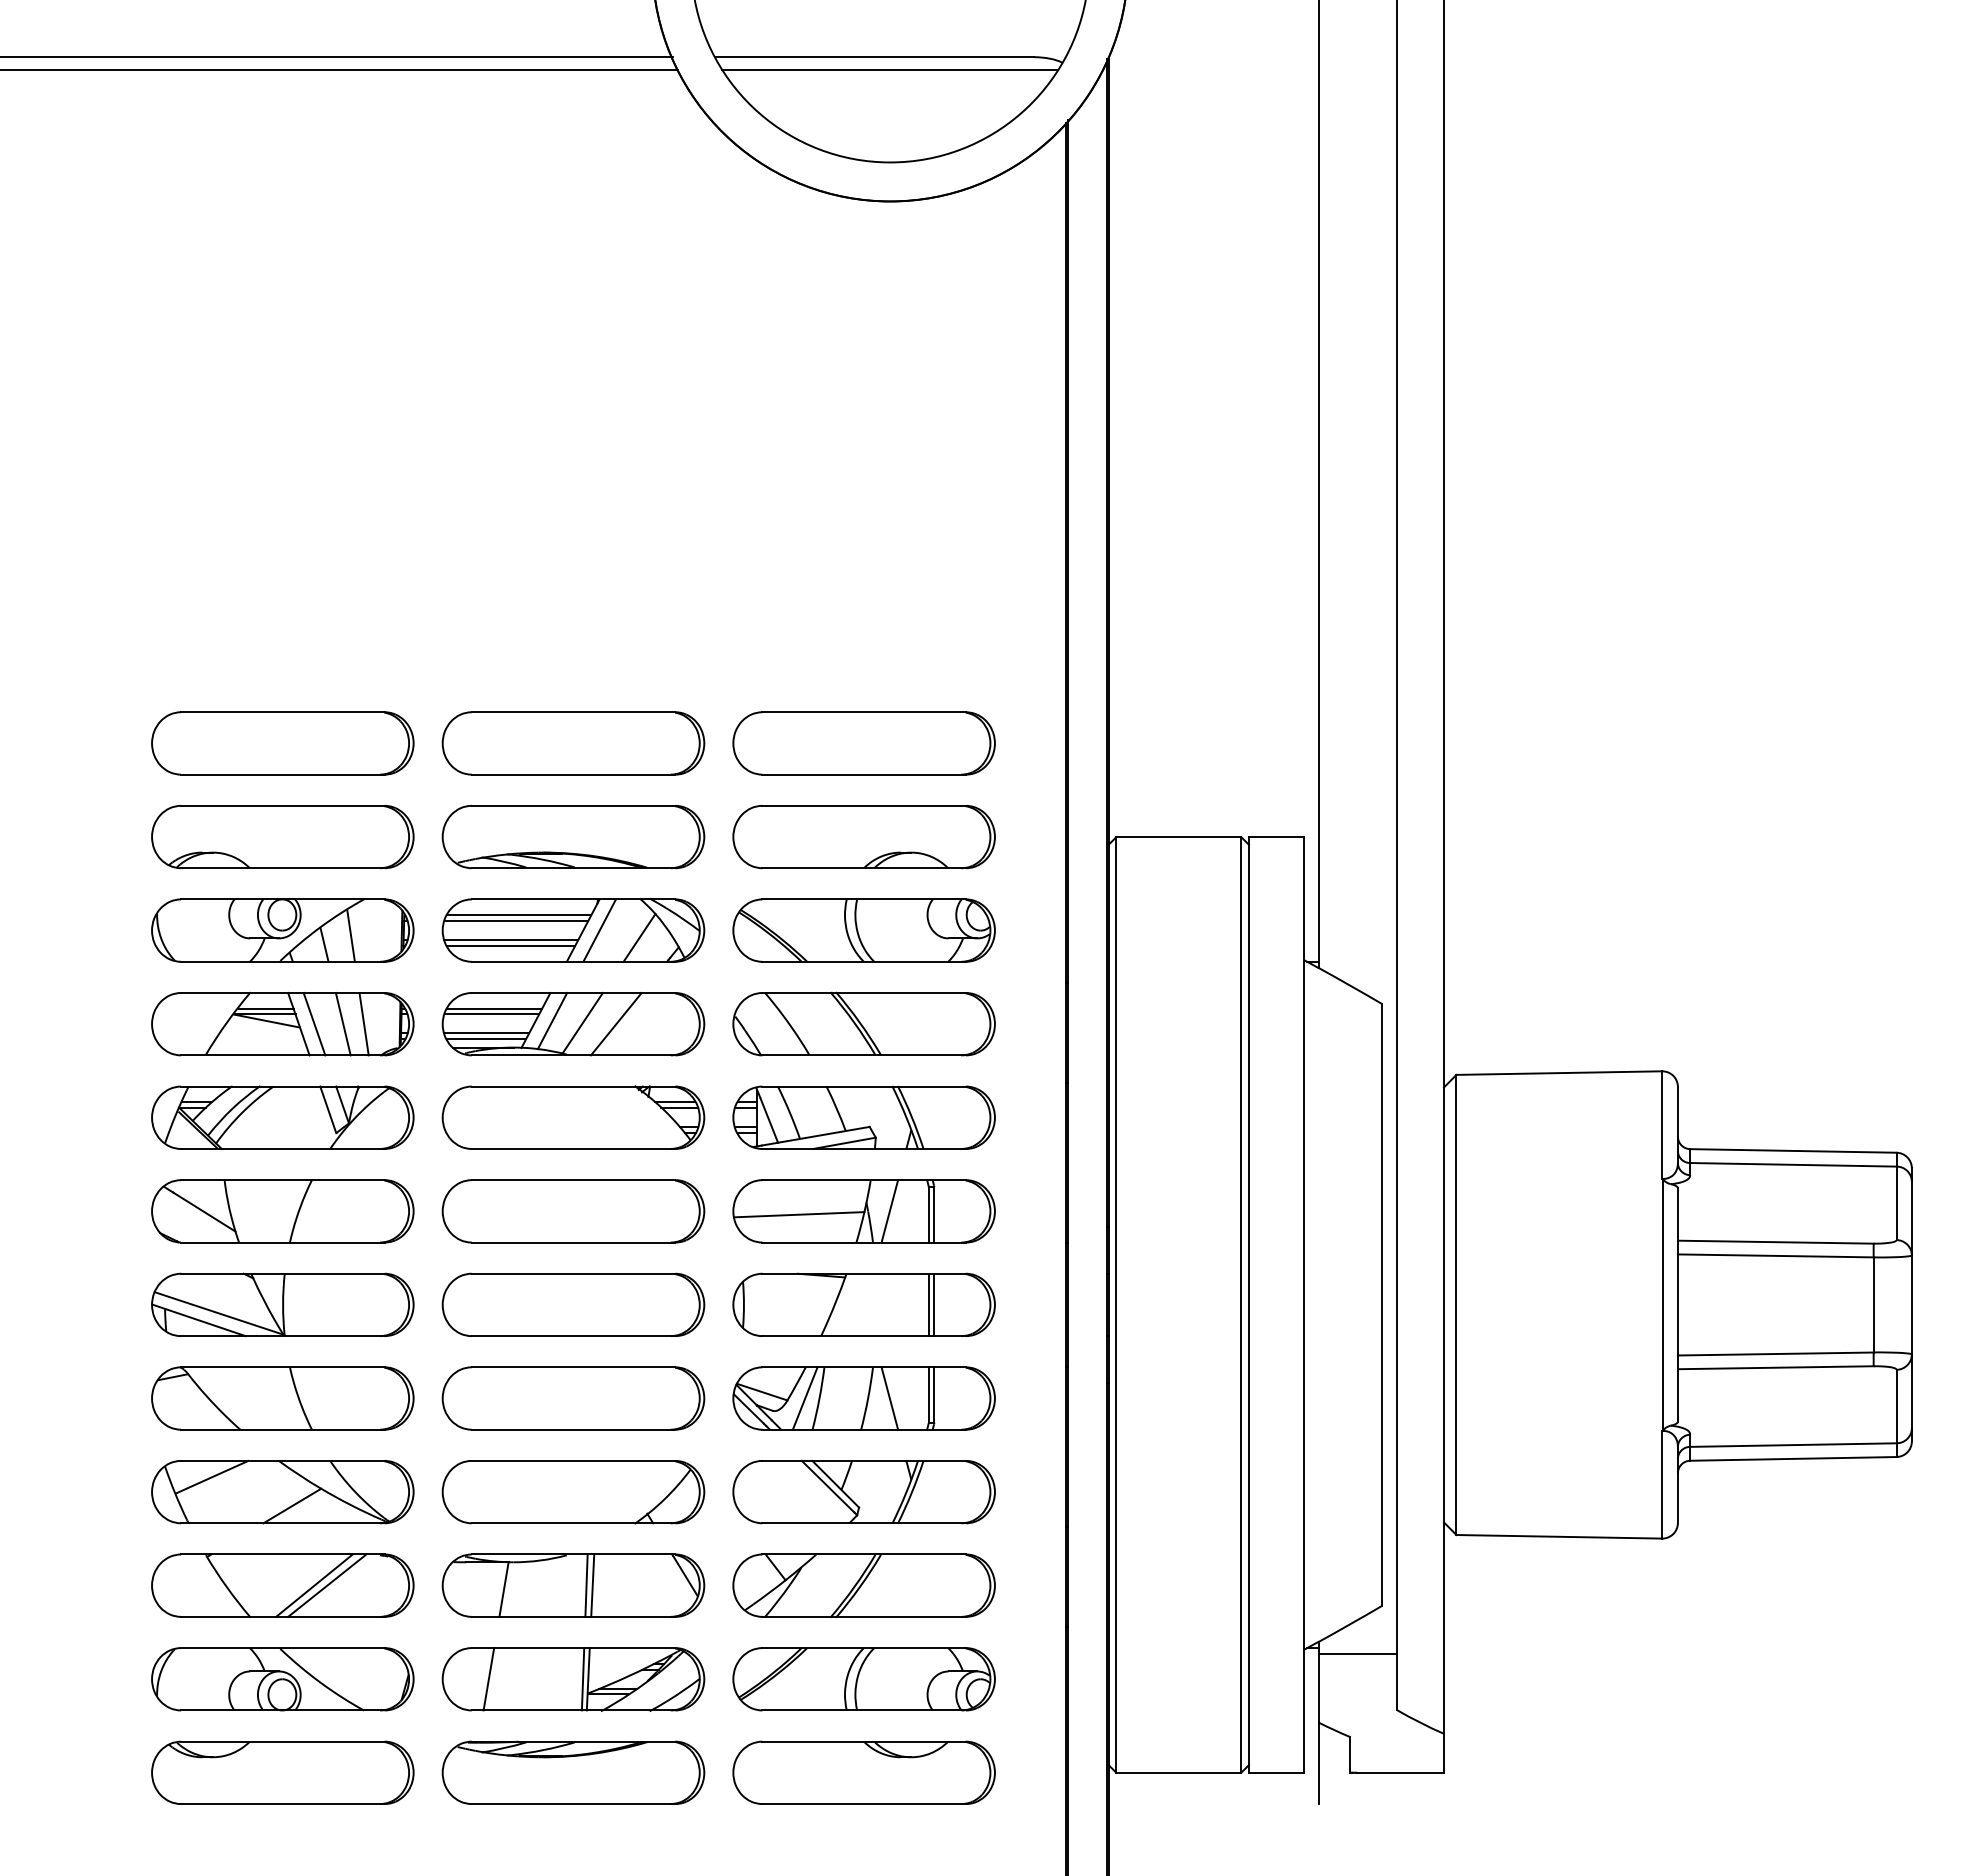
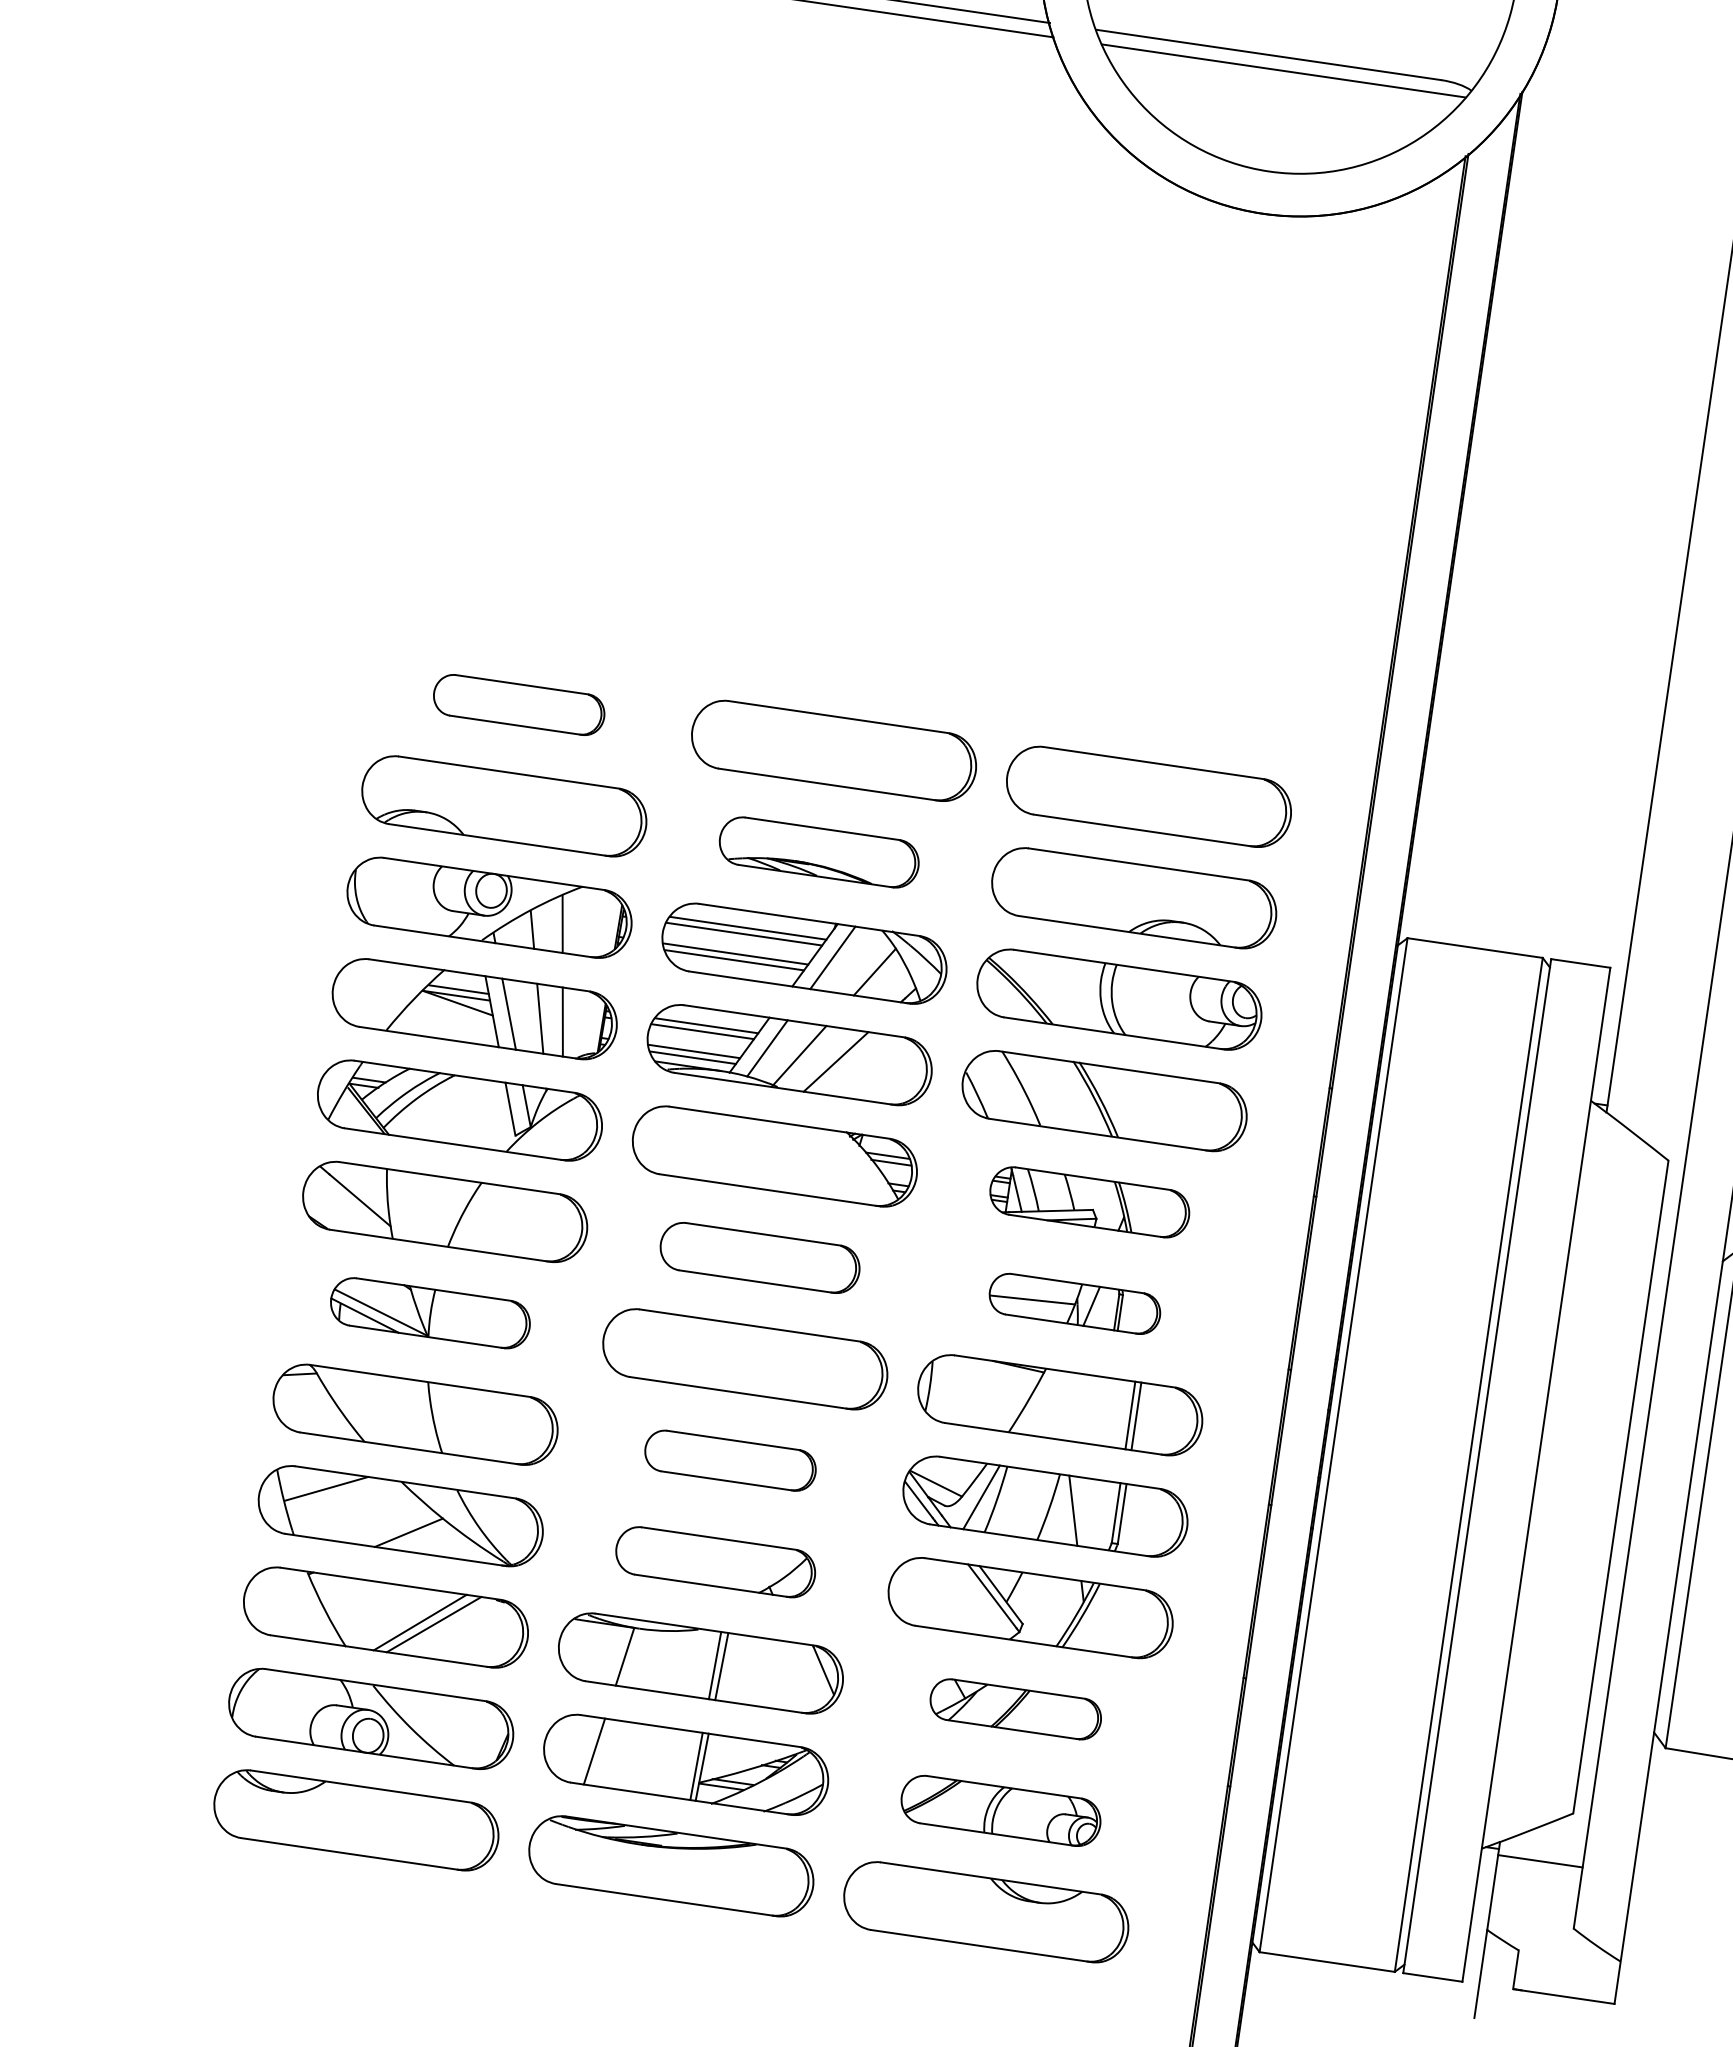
part: (282, 743) -> (518, 705), size x0.6
part: (573, 837) -> (819, 852), size x0.7
part: (863, 1117) -> (1089, 1202), size x0.7
part: (573, 1211) -> (760, 1258), size x0.7
part: (863, 1211) -> (1074, 1303), size x0.6
part: (282, 1304) -> (430, 1312), size x0.7
part: (573, 1398) -> (730, 1460), size x0.6
part: (573, 1492) -> (715, 1562), size x0.7
part: (863, 1585) -> (1015, 1709), size x0.6
part: (863, 1679) -> (1000, 1811), size x0.7

